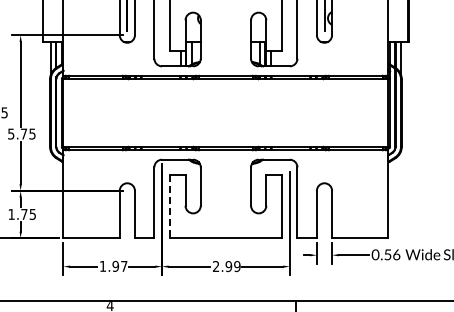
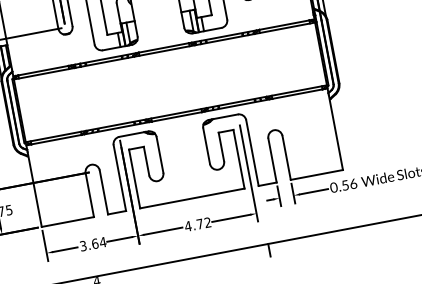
line: (169, 206) -> (134, 178), dashed -> solid
text: (113, 265) -> (92, 243), 1.97 -> 3.64
text: (226, 266) -> (197, 224), 2.99 -> 4.72

